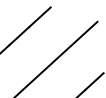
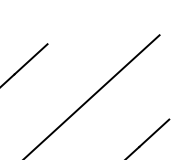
line: (39, 17) -> (64, 28), removed

